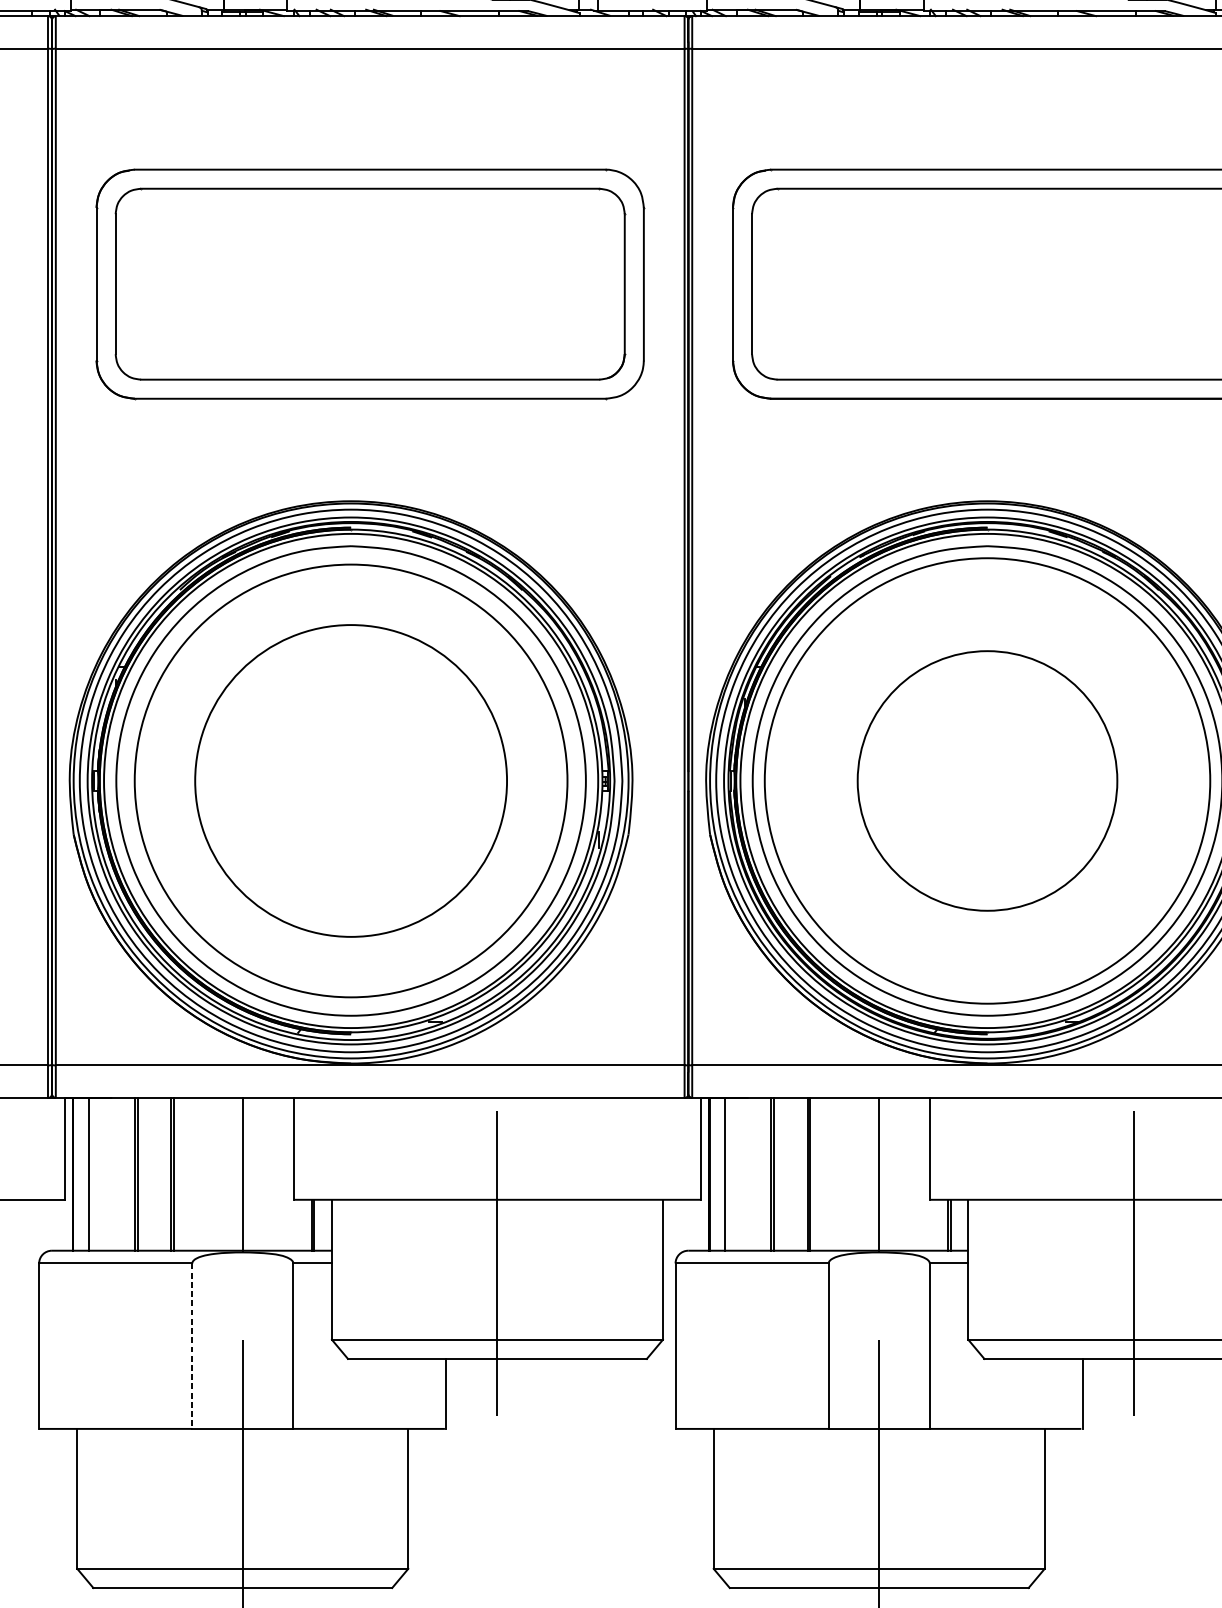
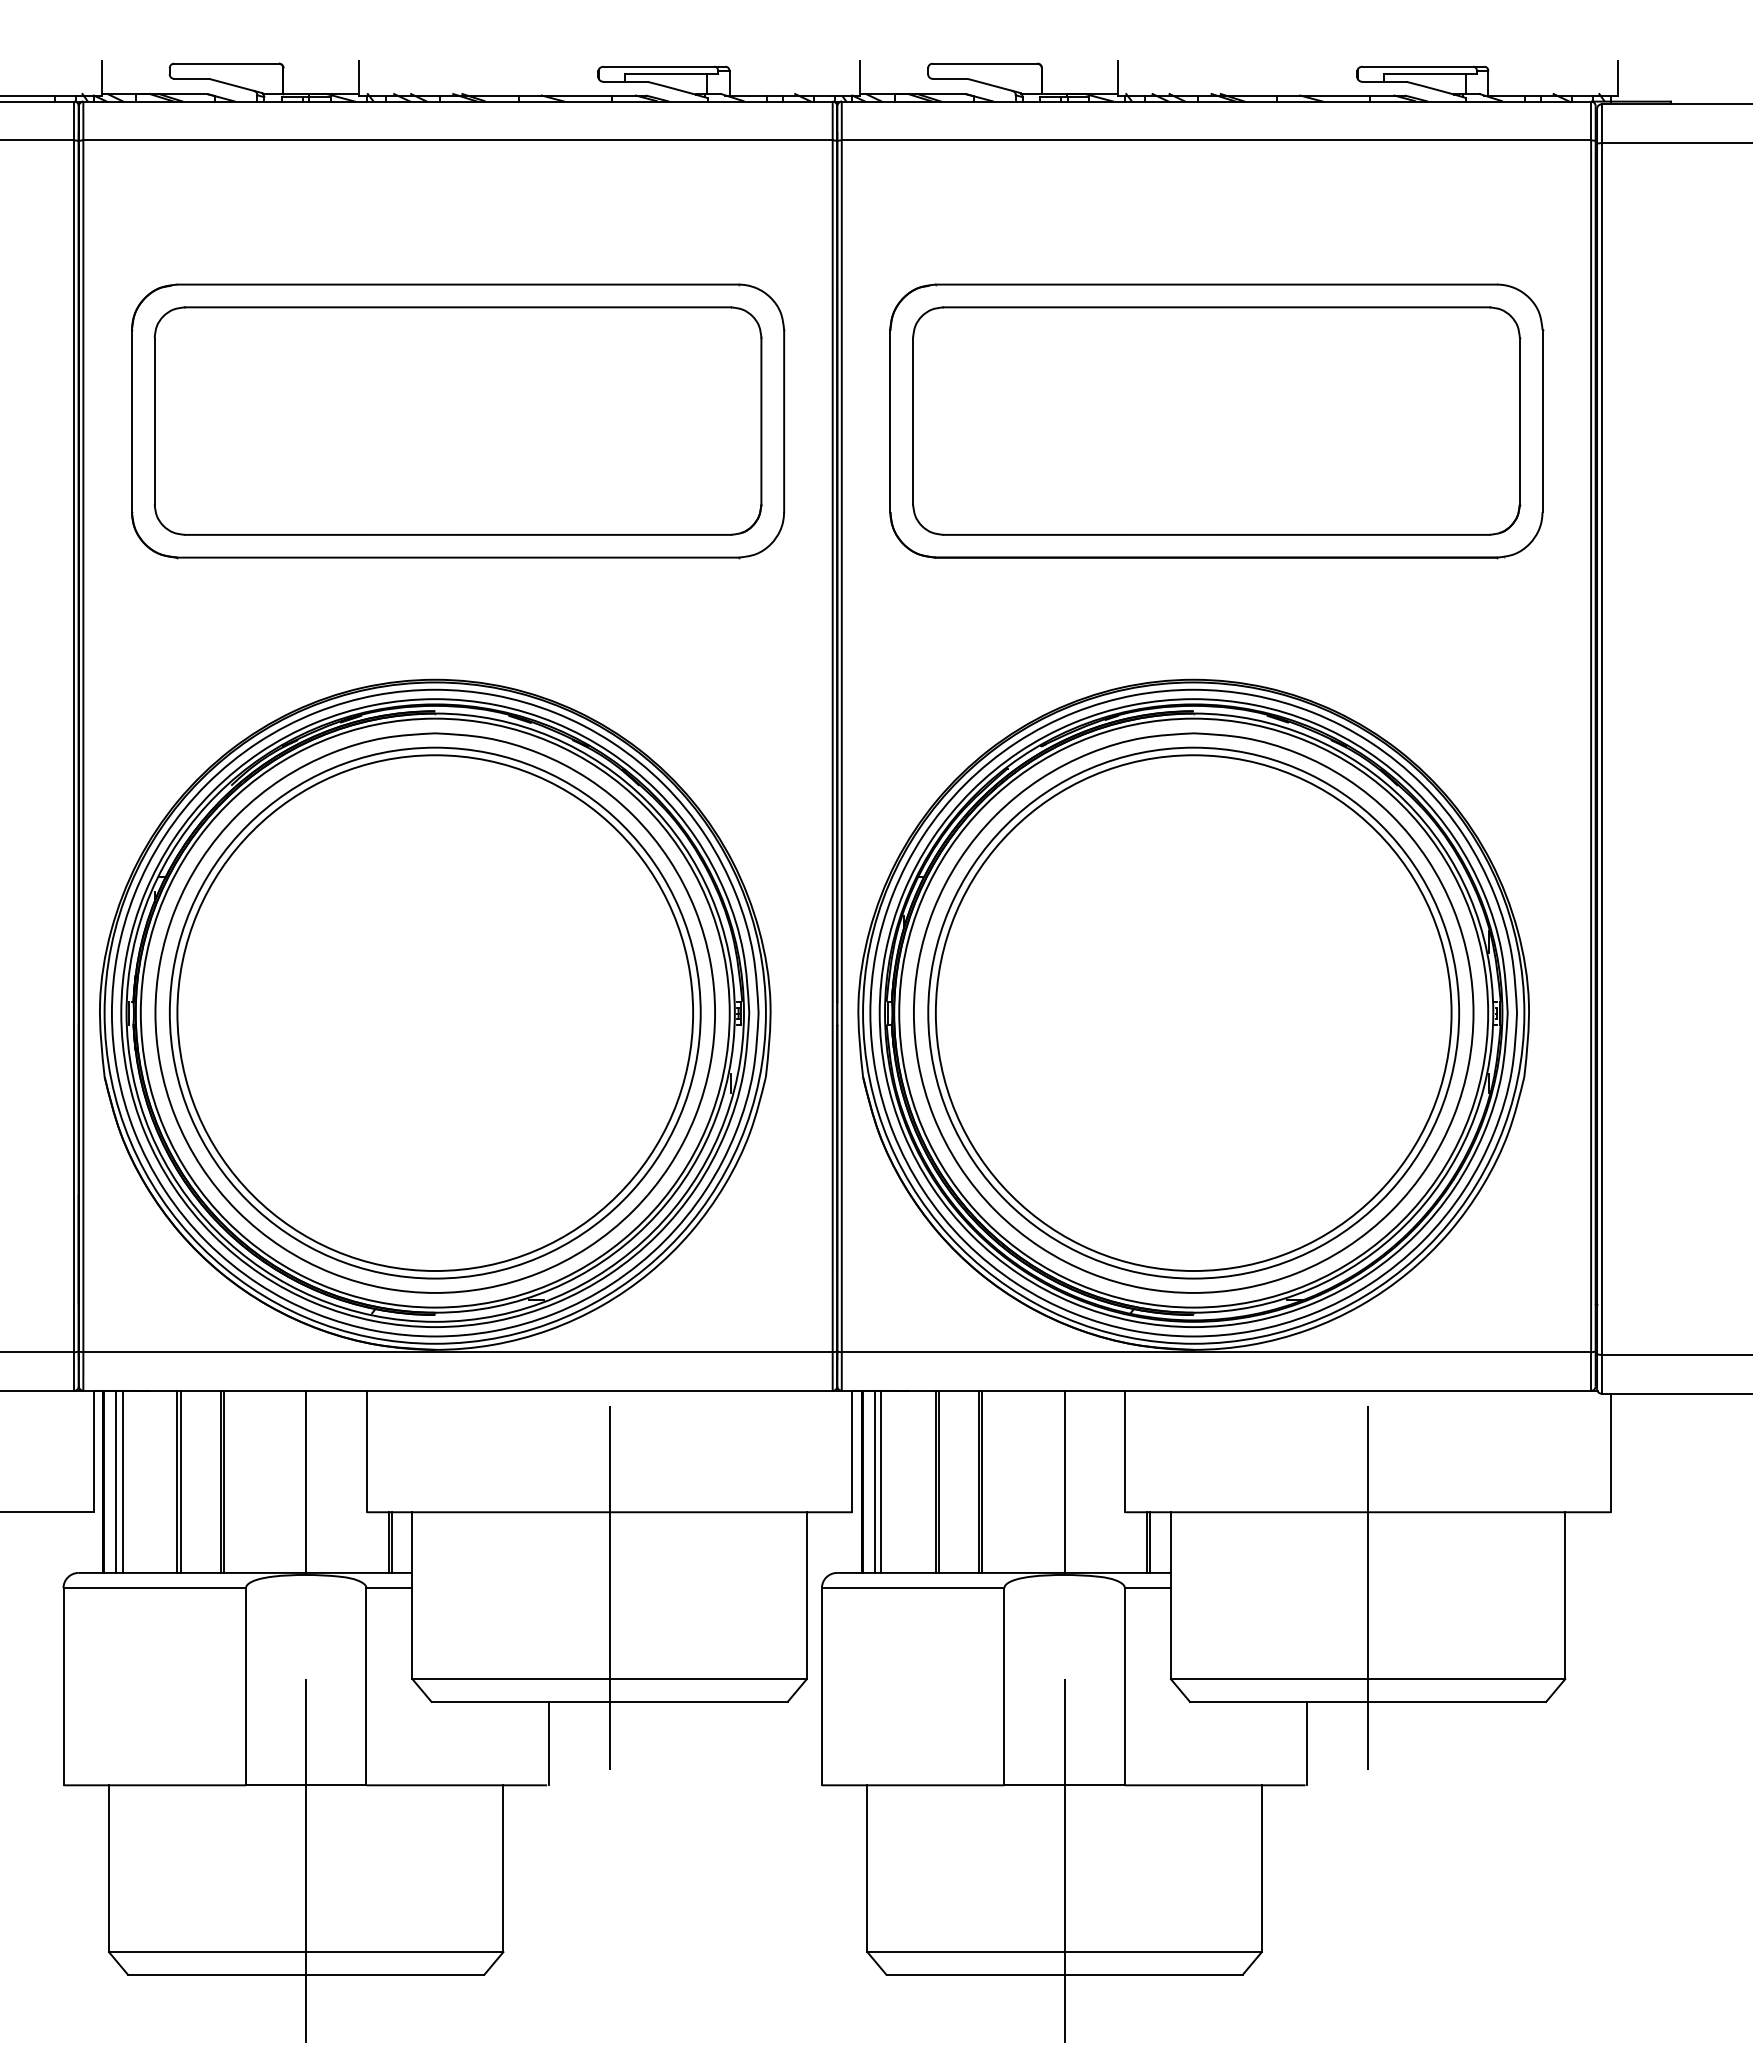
circle: (350, 780) -> (434, 1012), size x1.43
circle: (987, 781) -> (1193, 1013), size x1.67
line: (83, 1173) -> (116, 1481), added
line: (719, 1173) -> (874, 1481), added
line: (192, 1345) -> (246, 1686), dashed -> solid

